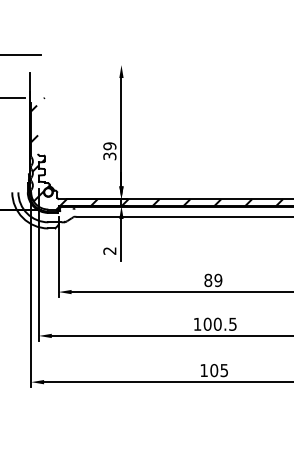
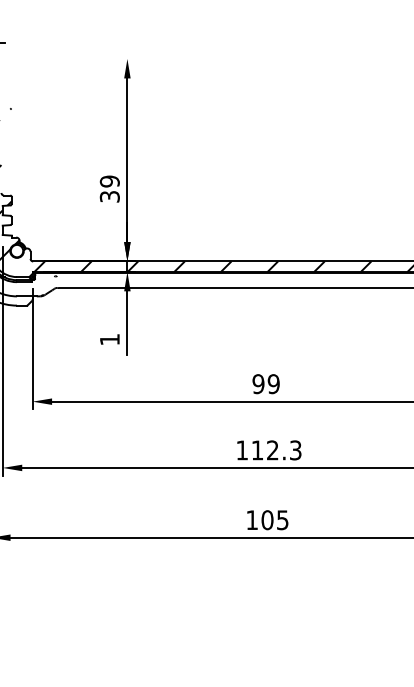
text: (109, 250) -> (109, 338), 2 -> 1
text: (208, 280) -> (258, 384), 89 -> 99
text: (219, 323) -> (275, 449), 100.5 -> 112.3

